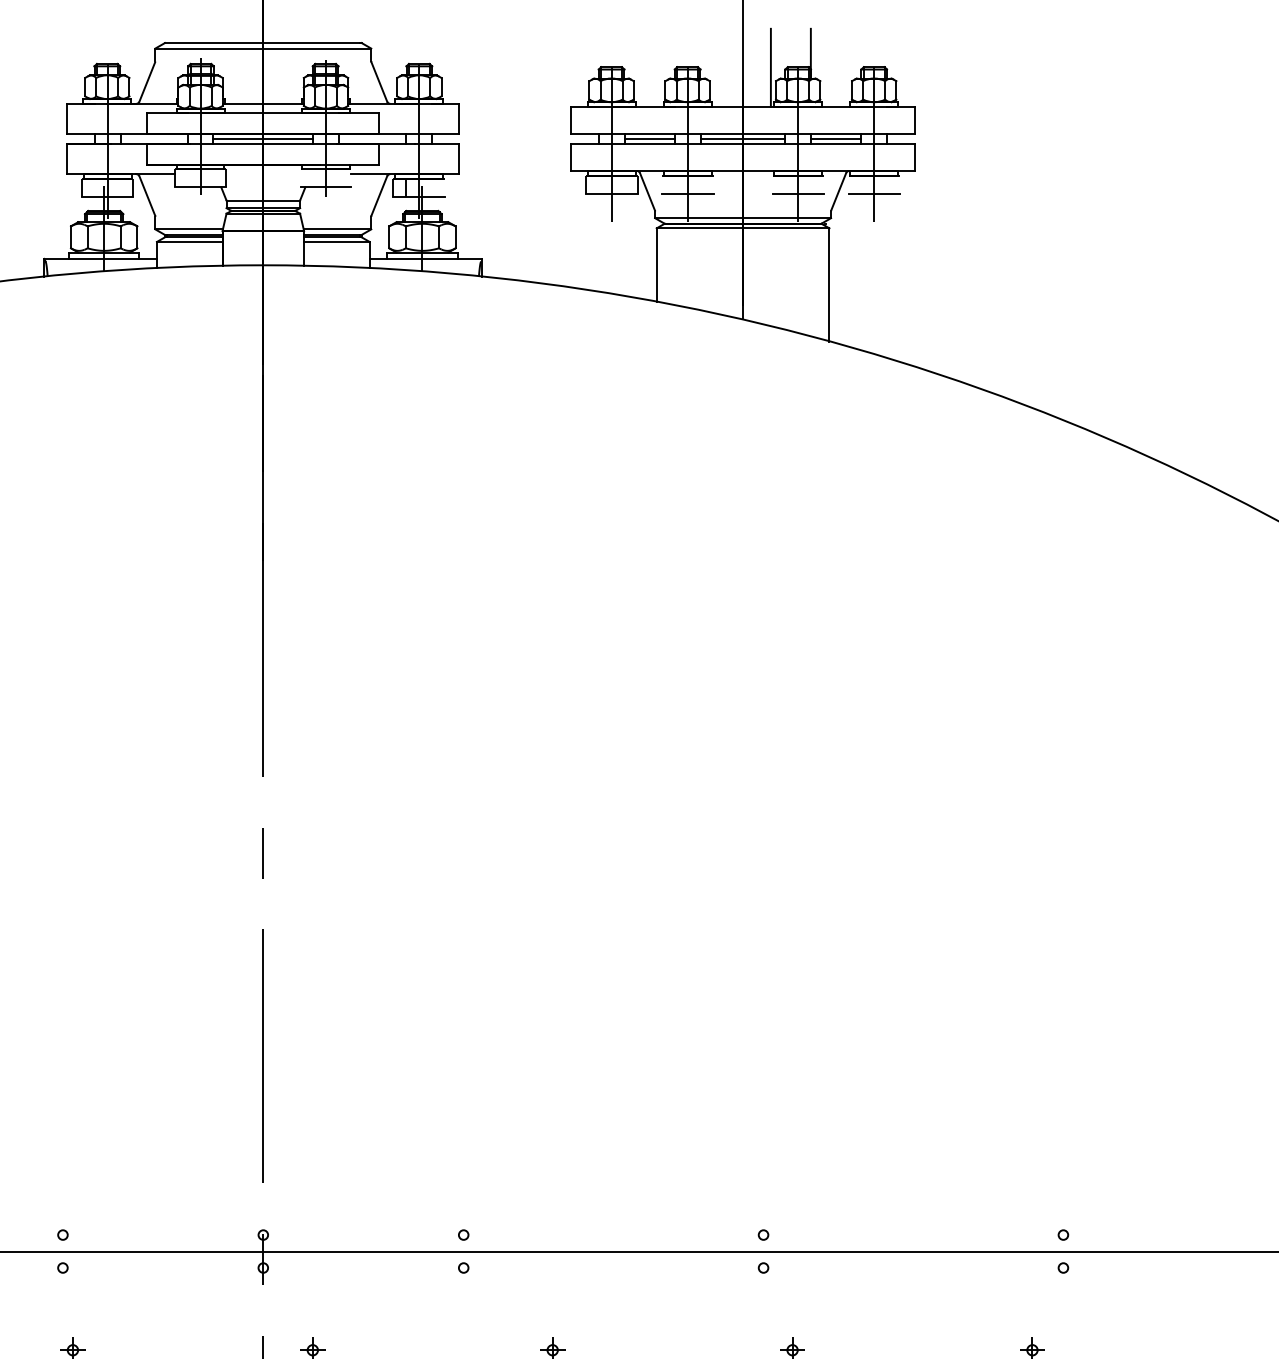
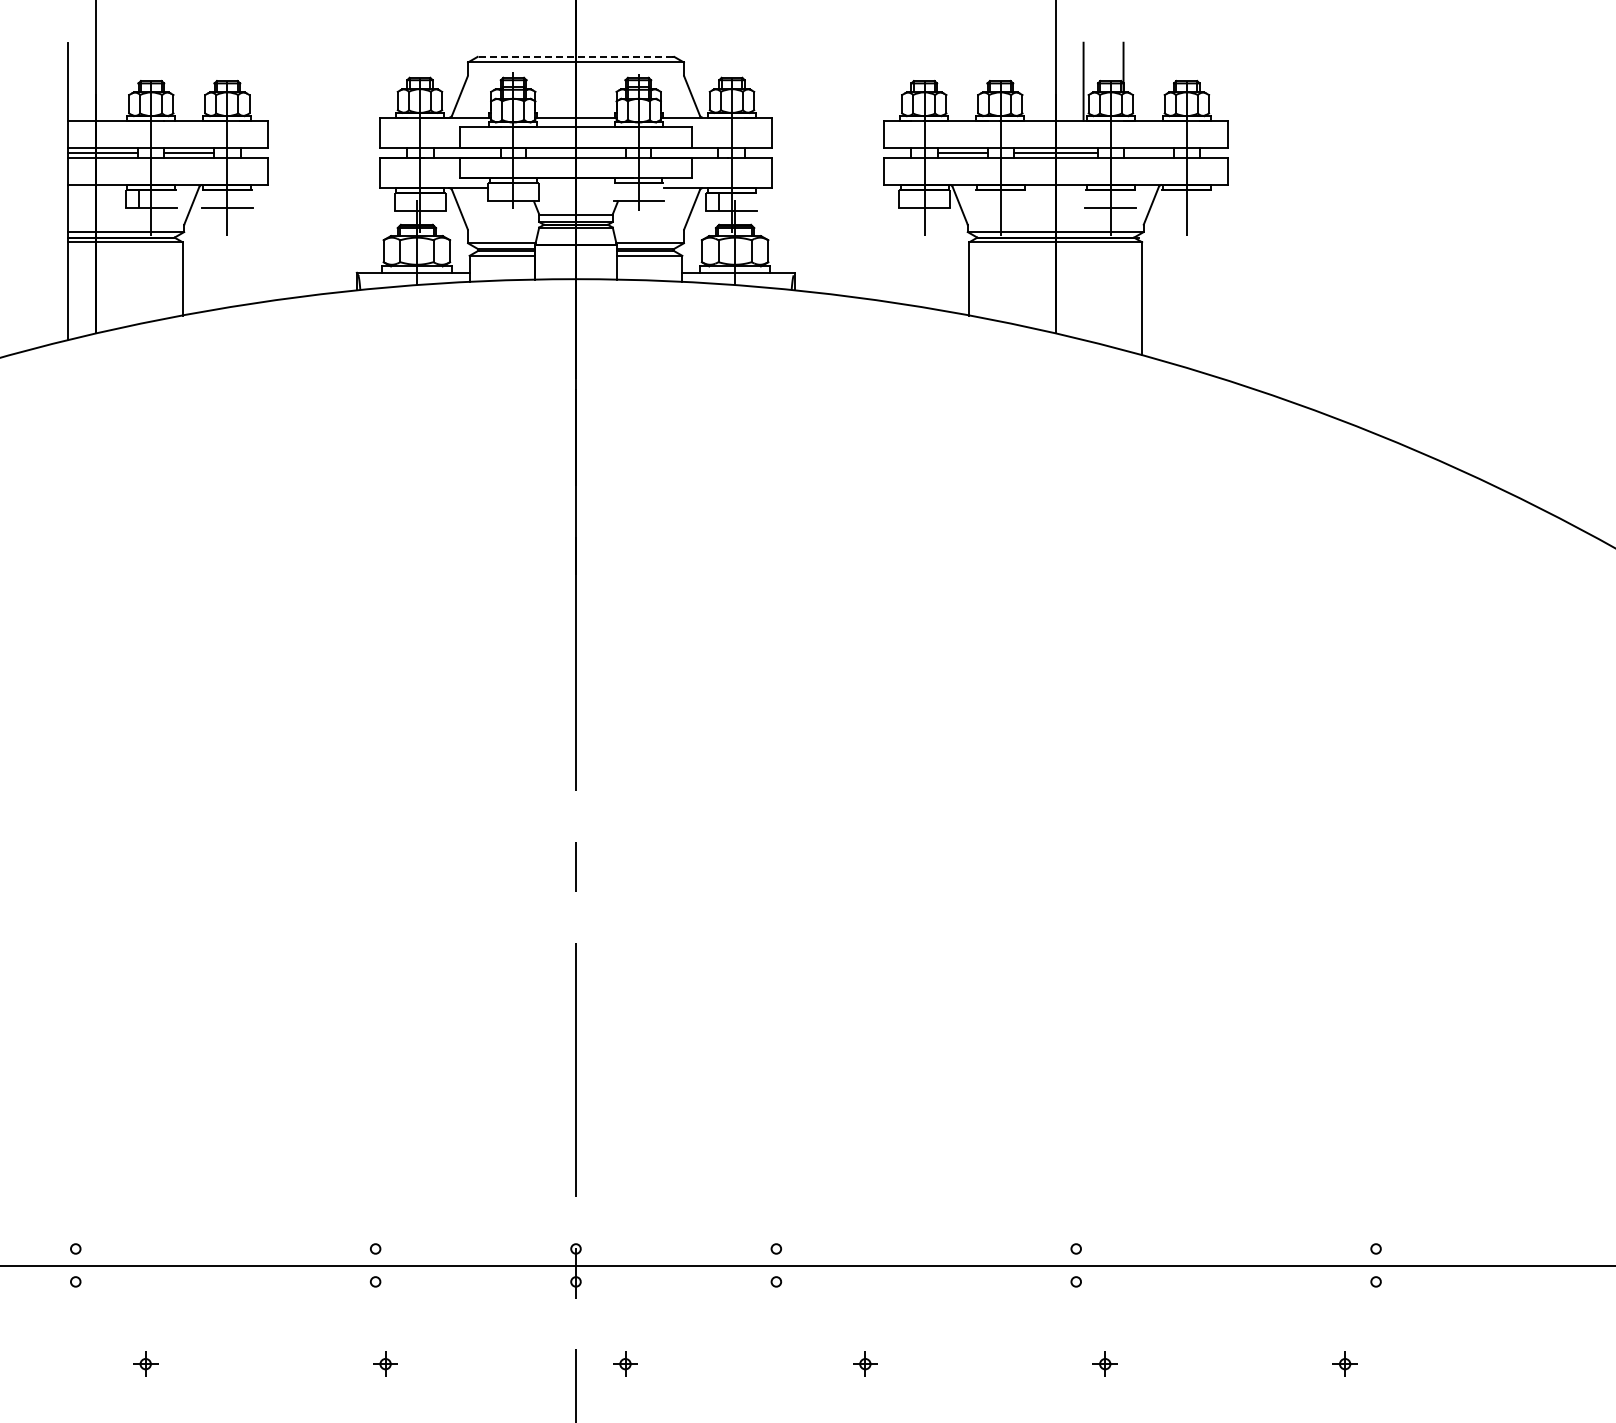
line: (262, 42) -> (575, 56), solid -> dashed
line: (262, 138) -> (575, 152), removed
line: (835, 138) -> (1148, 152), removed
line: (687, 193) -> (1000, 207), removed
line: (873, 193) -> (1186, 207), removed

